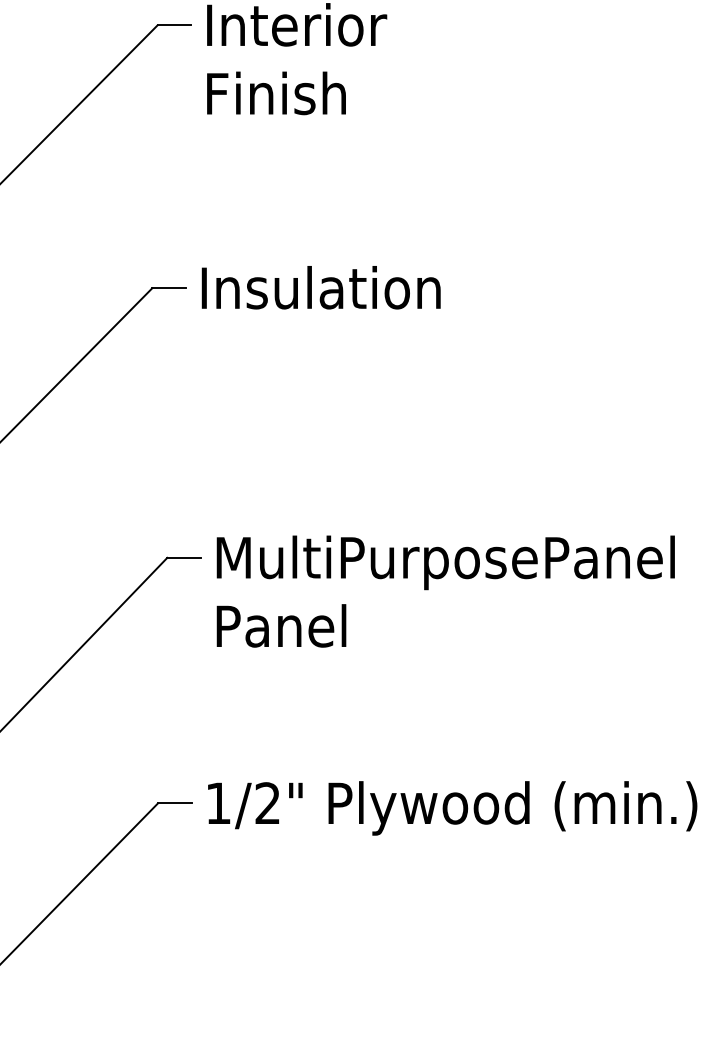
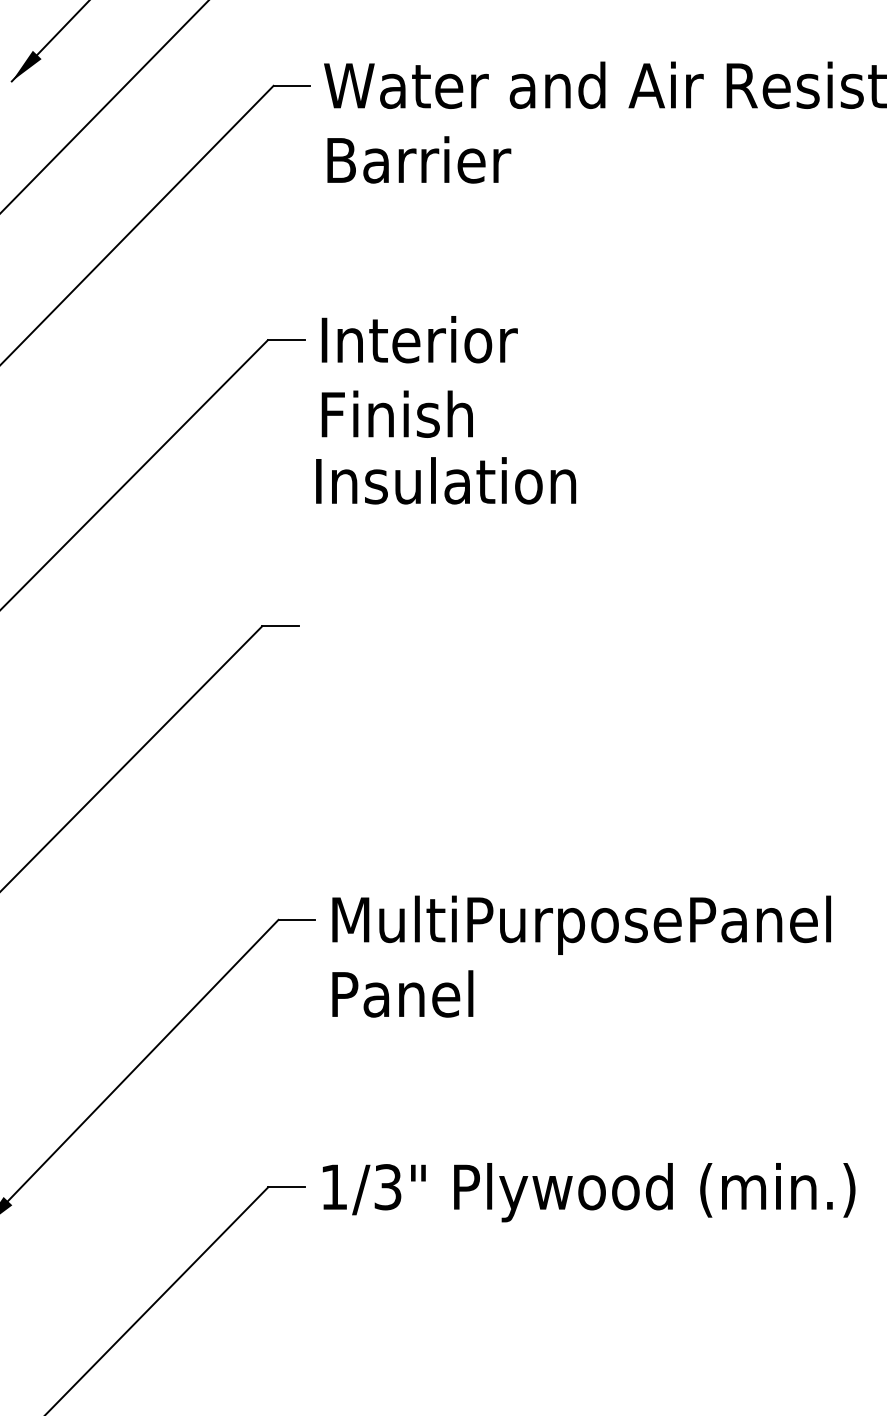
text: (321, 287) -> (446, 480), moved
text: (267, 803) -> (387, 1187), 1/2" -> 1/3"

